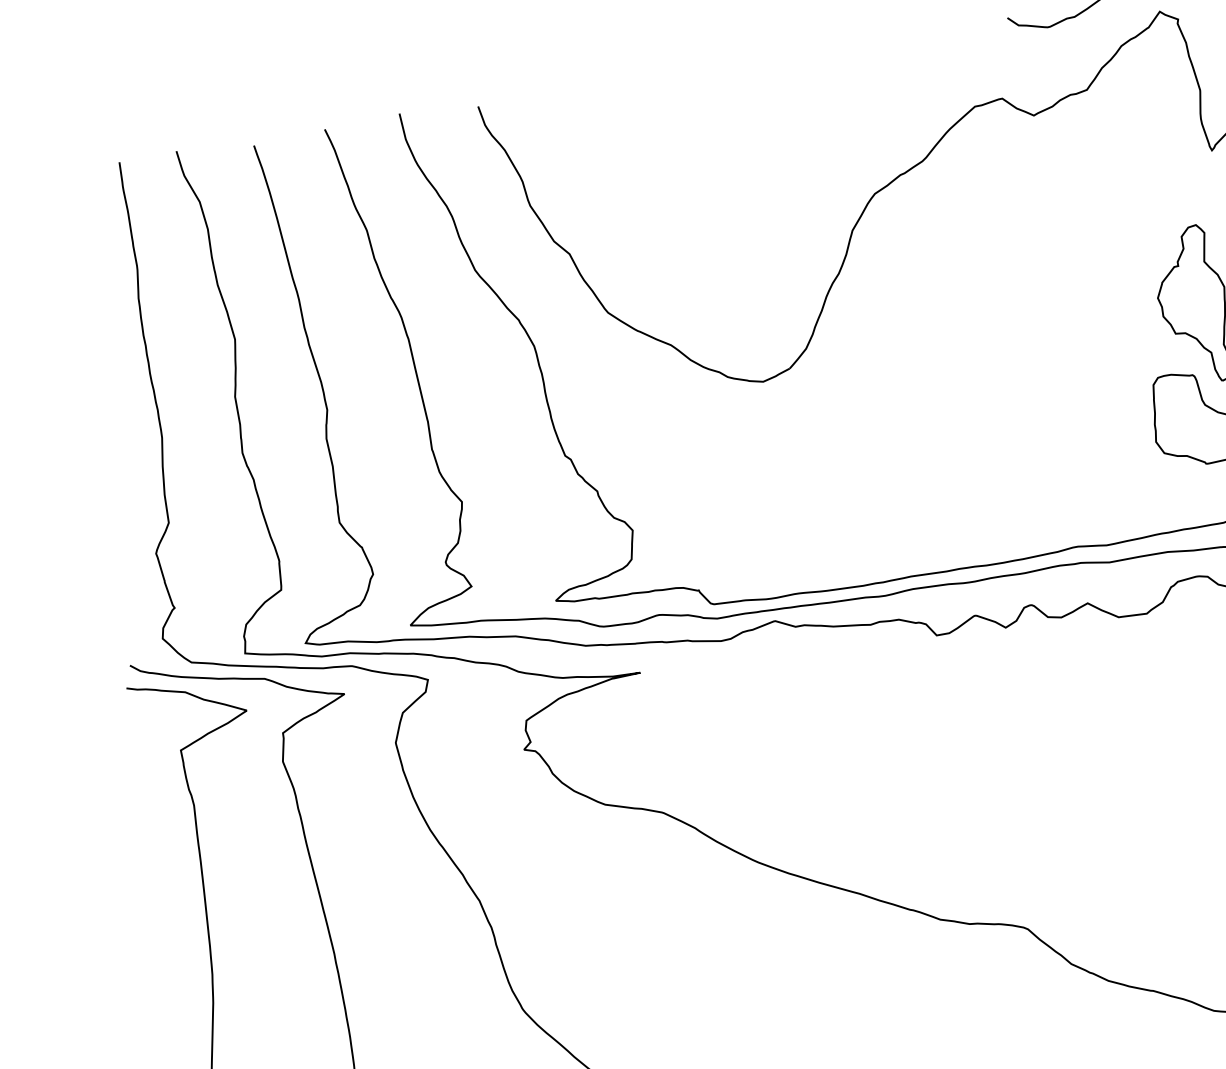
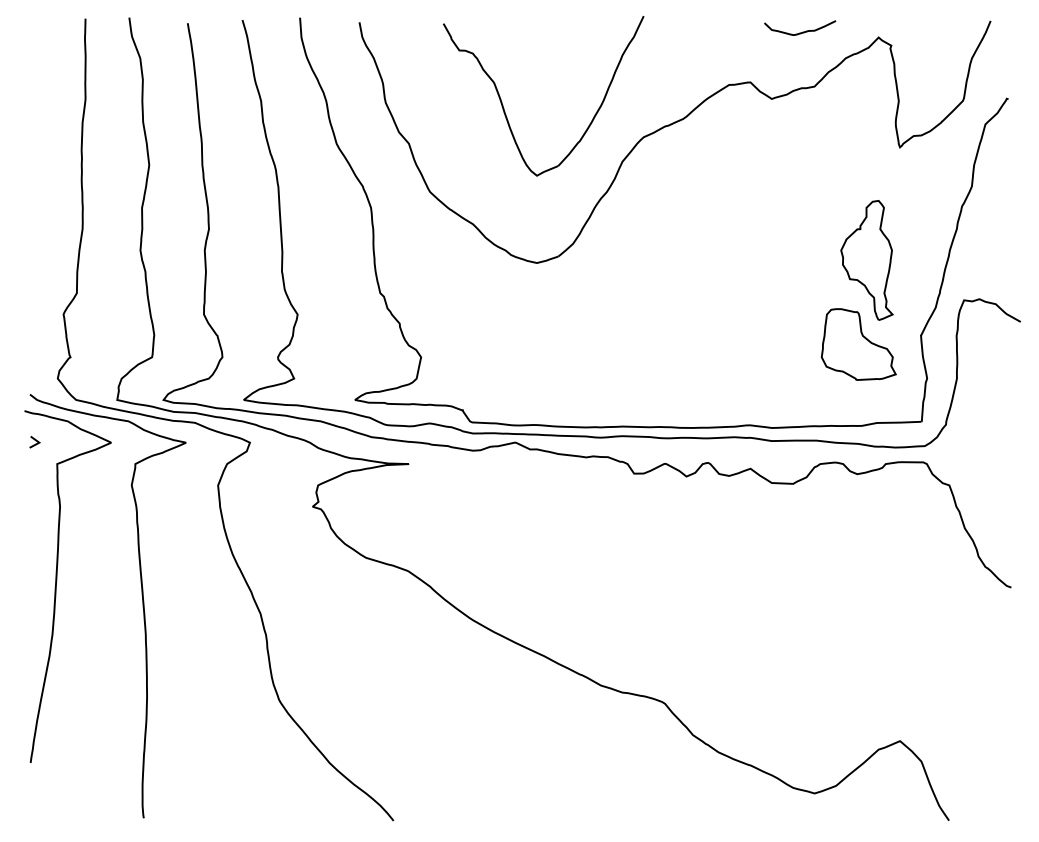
part: (686, 187) -> (504, 108), added
line: (147, 725) -> (35, 441), added

